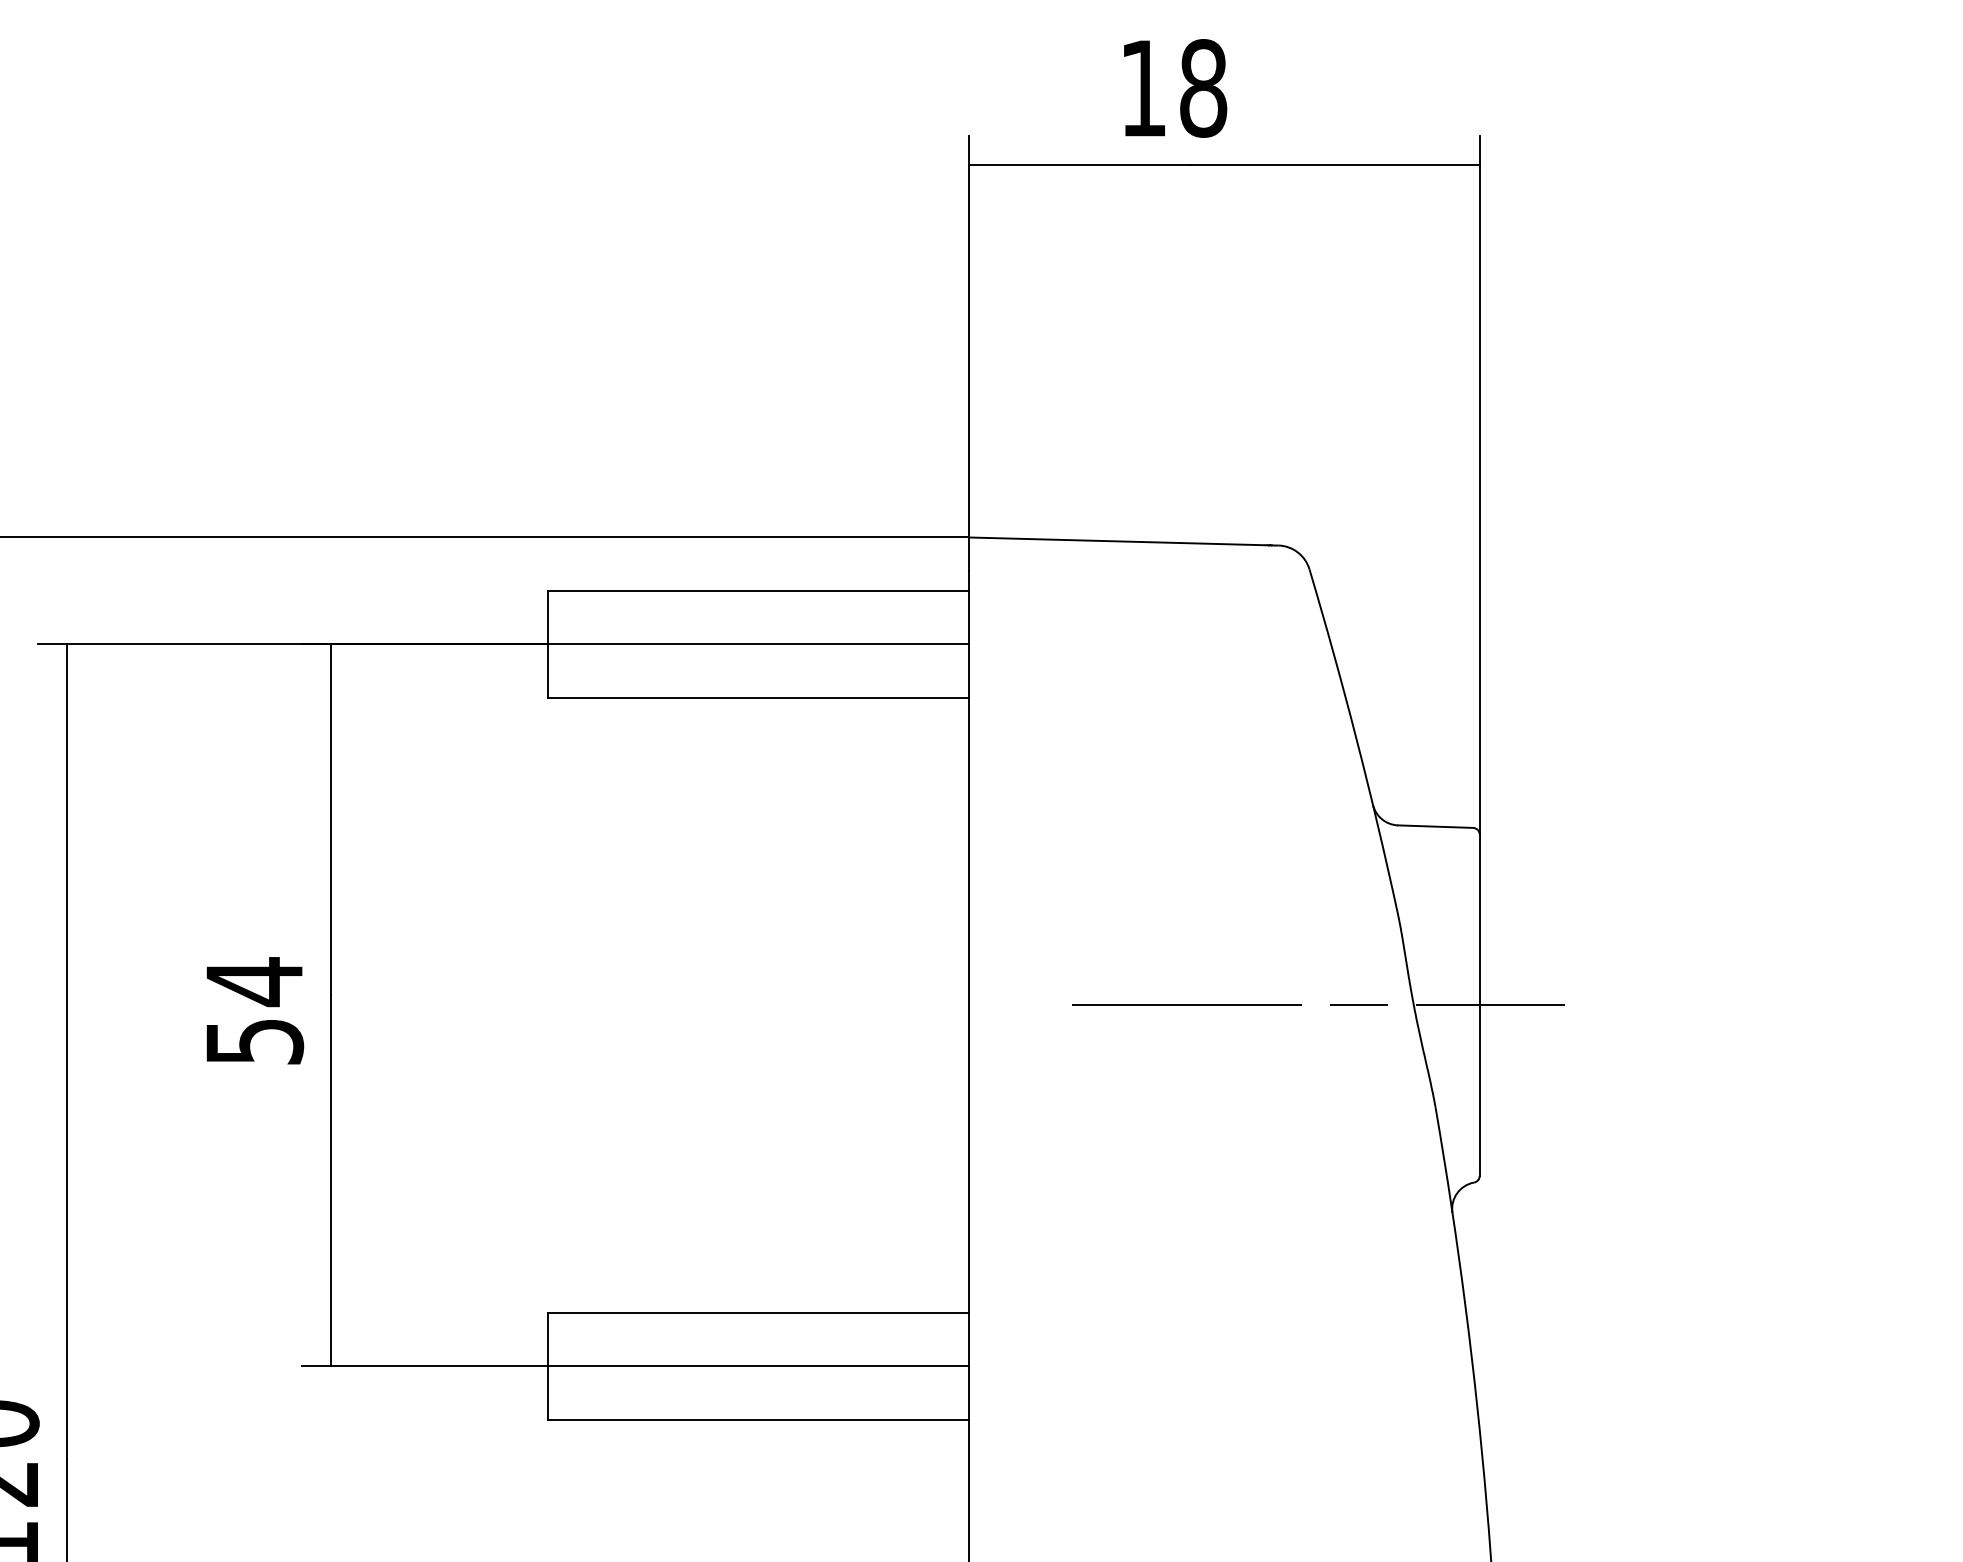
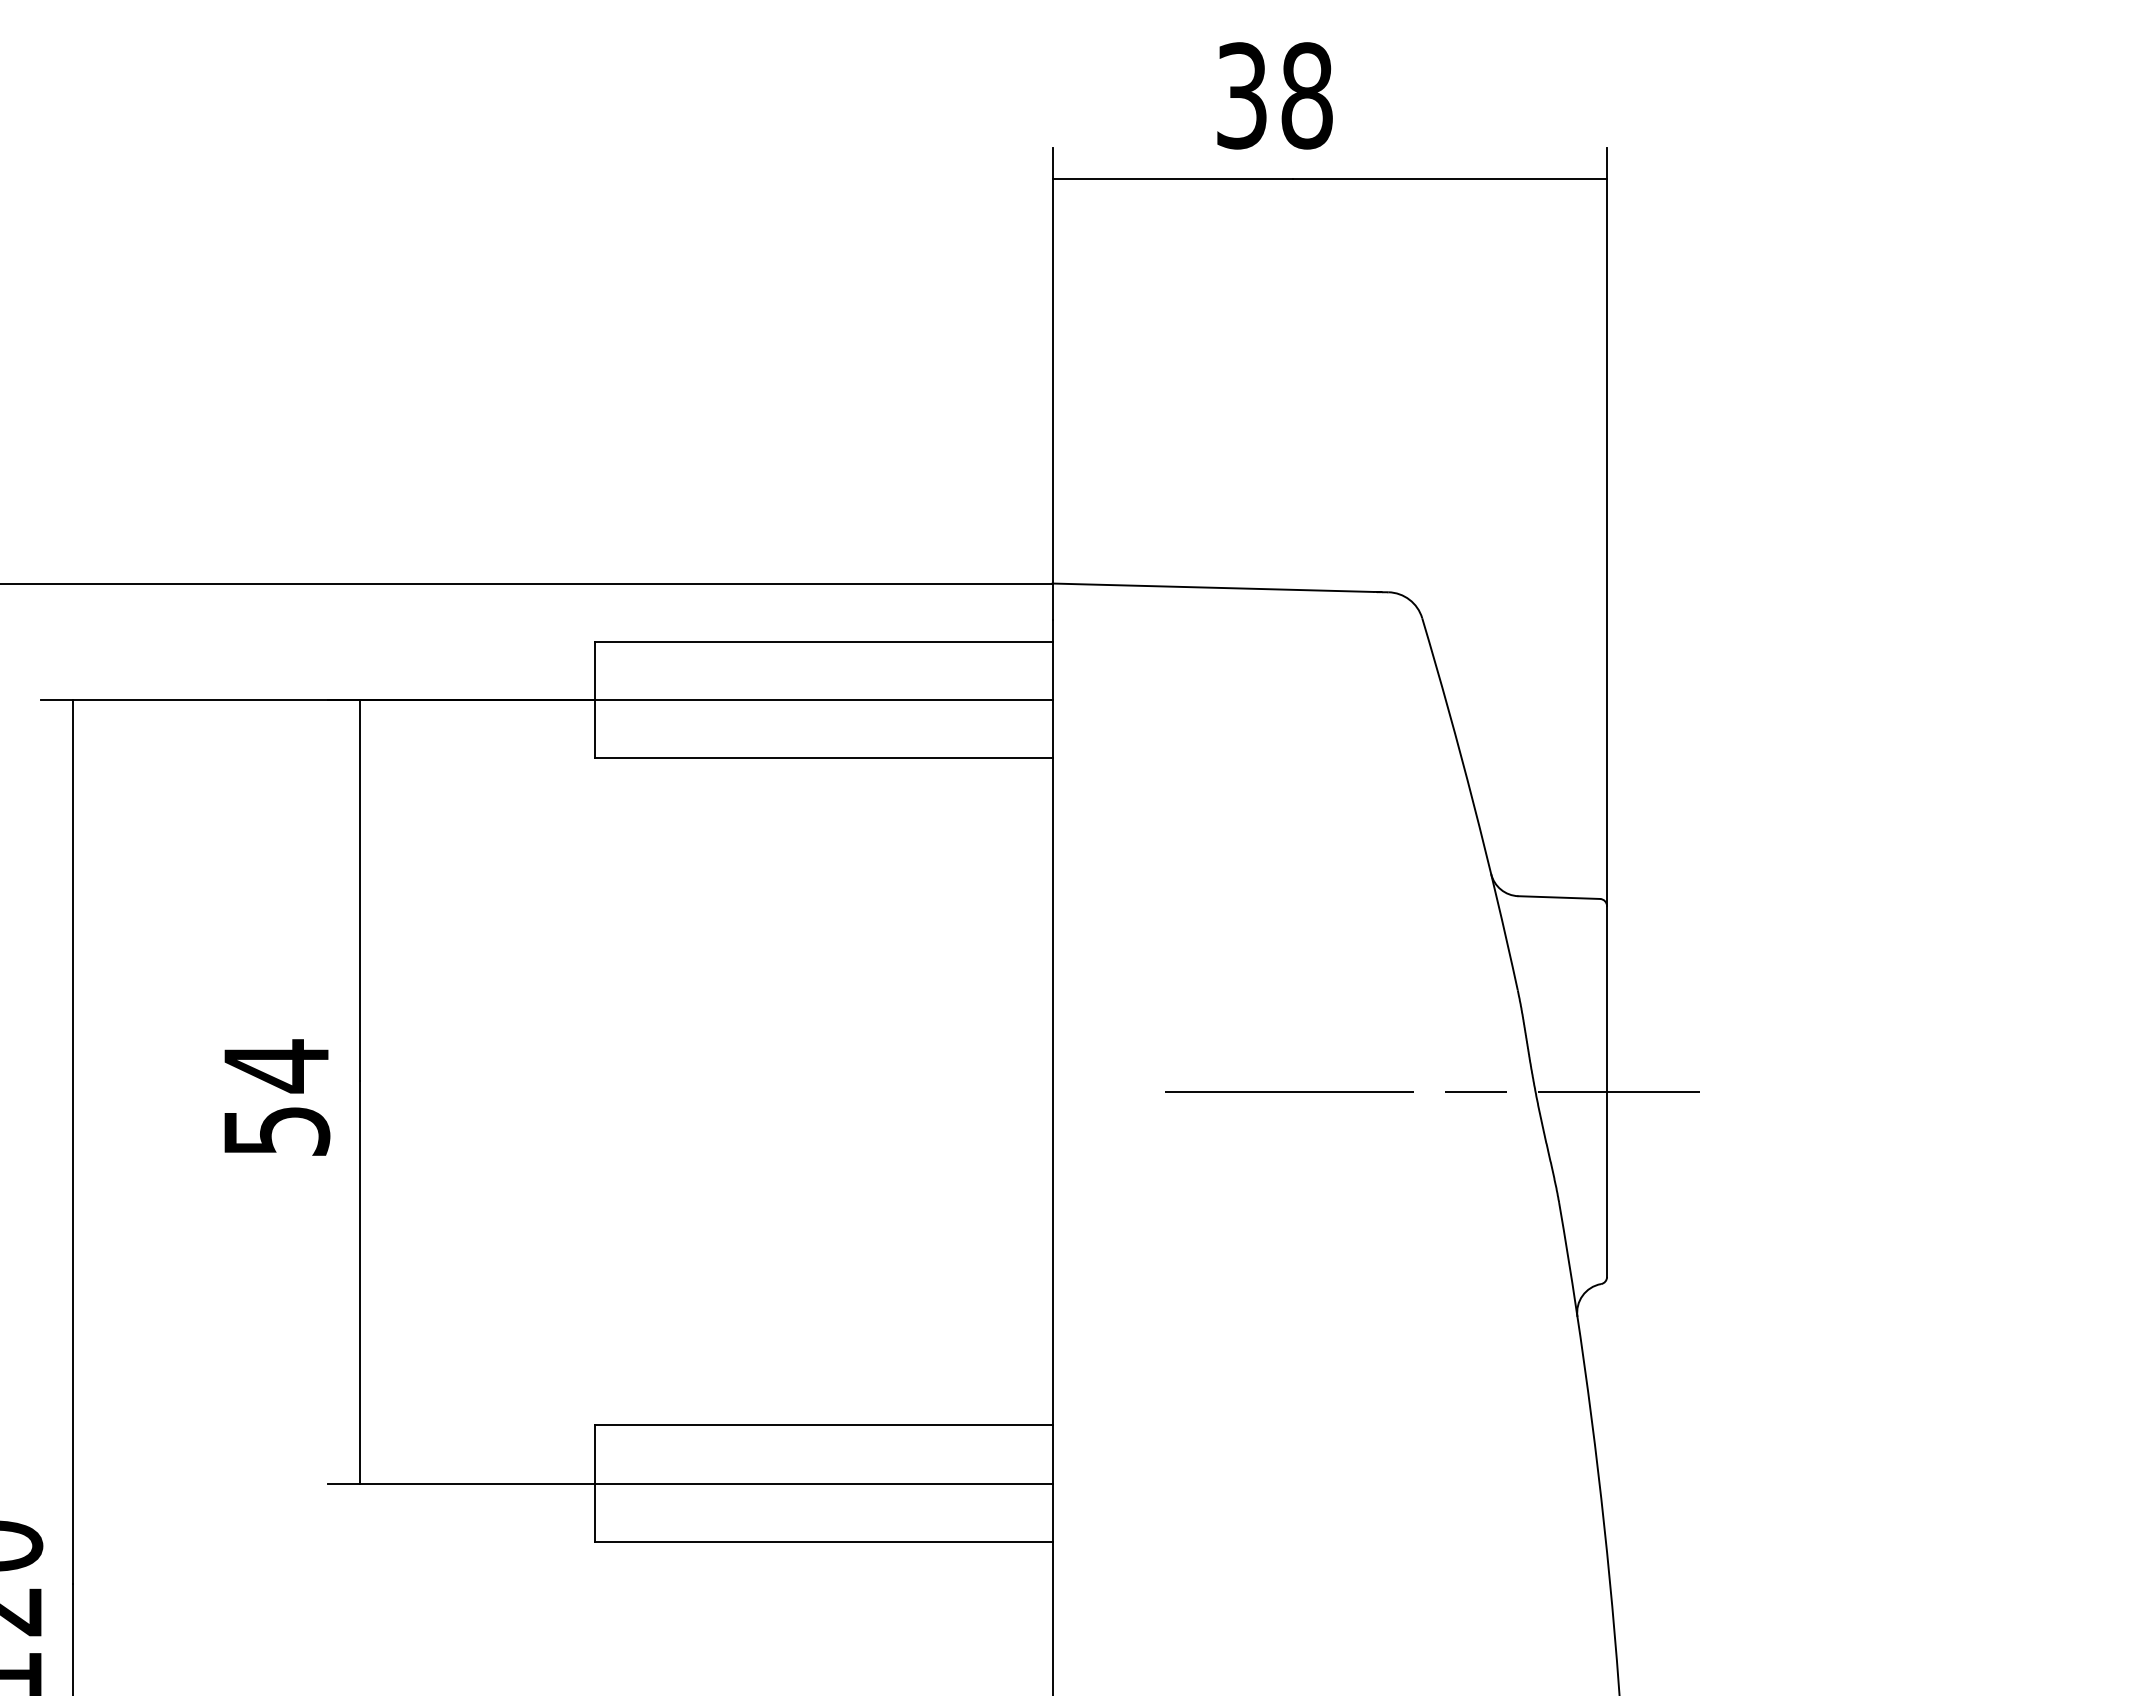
text: (1143, 88) -> (1241, 95), 18 -> 38

